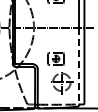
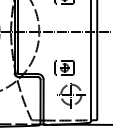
line: (79, 66) -> (91, 76), dashed -> solid

